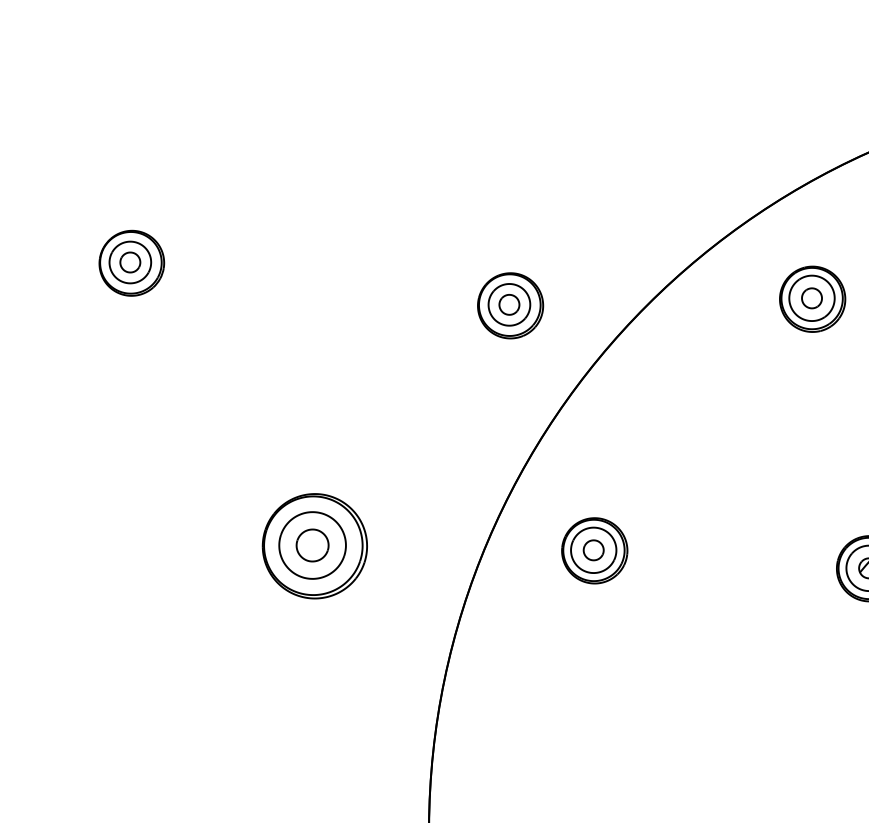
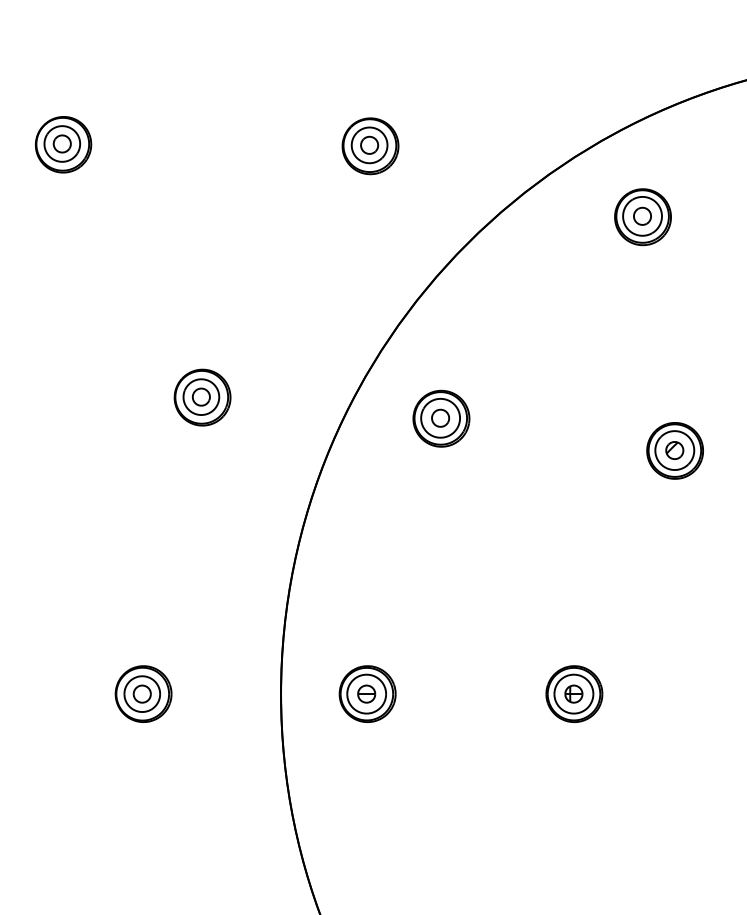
part: (510, 306) -> (370, 146), moved
part: (314, 546) -> (202, 397), size x0.62

